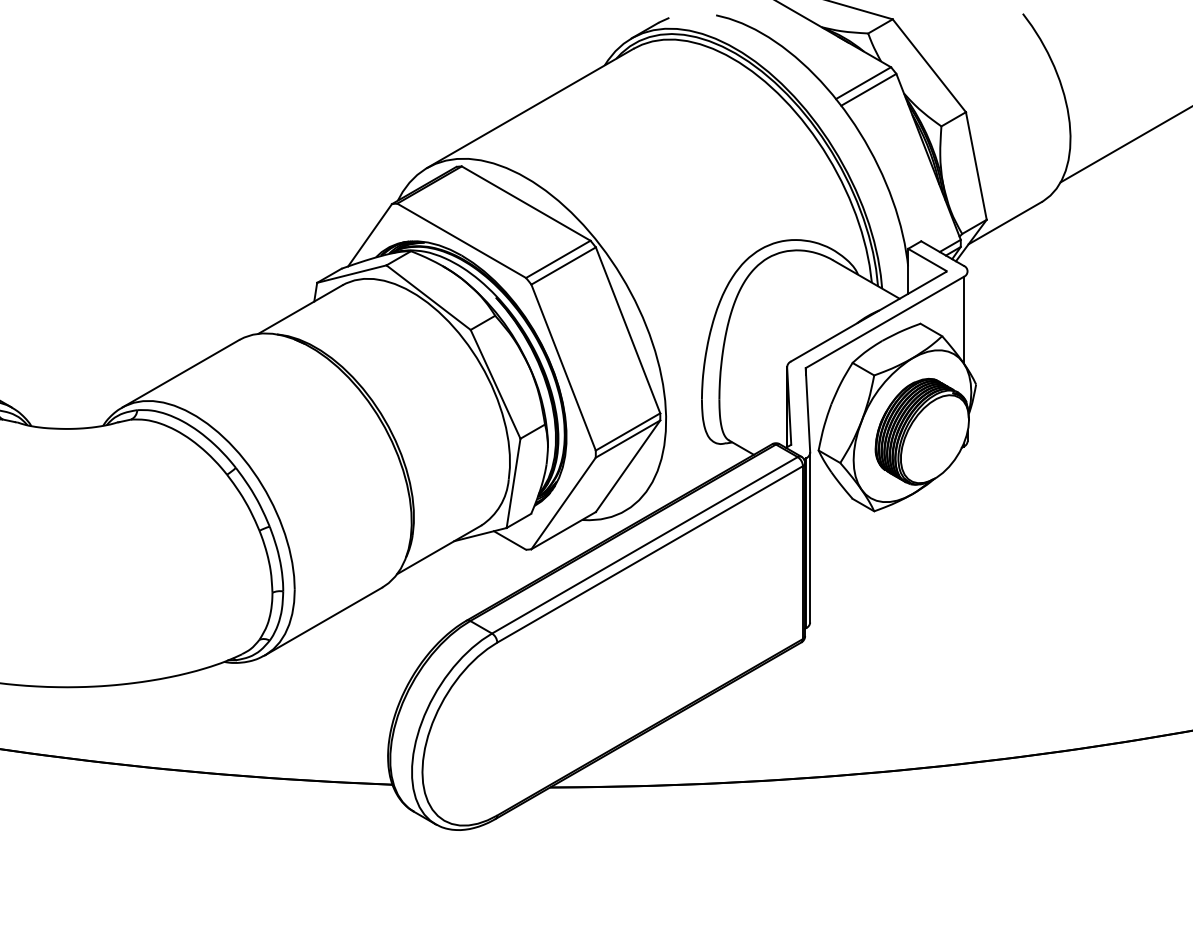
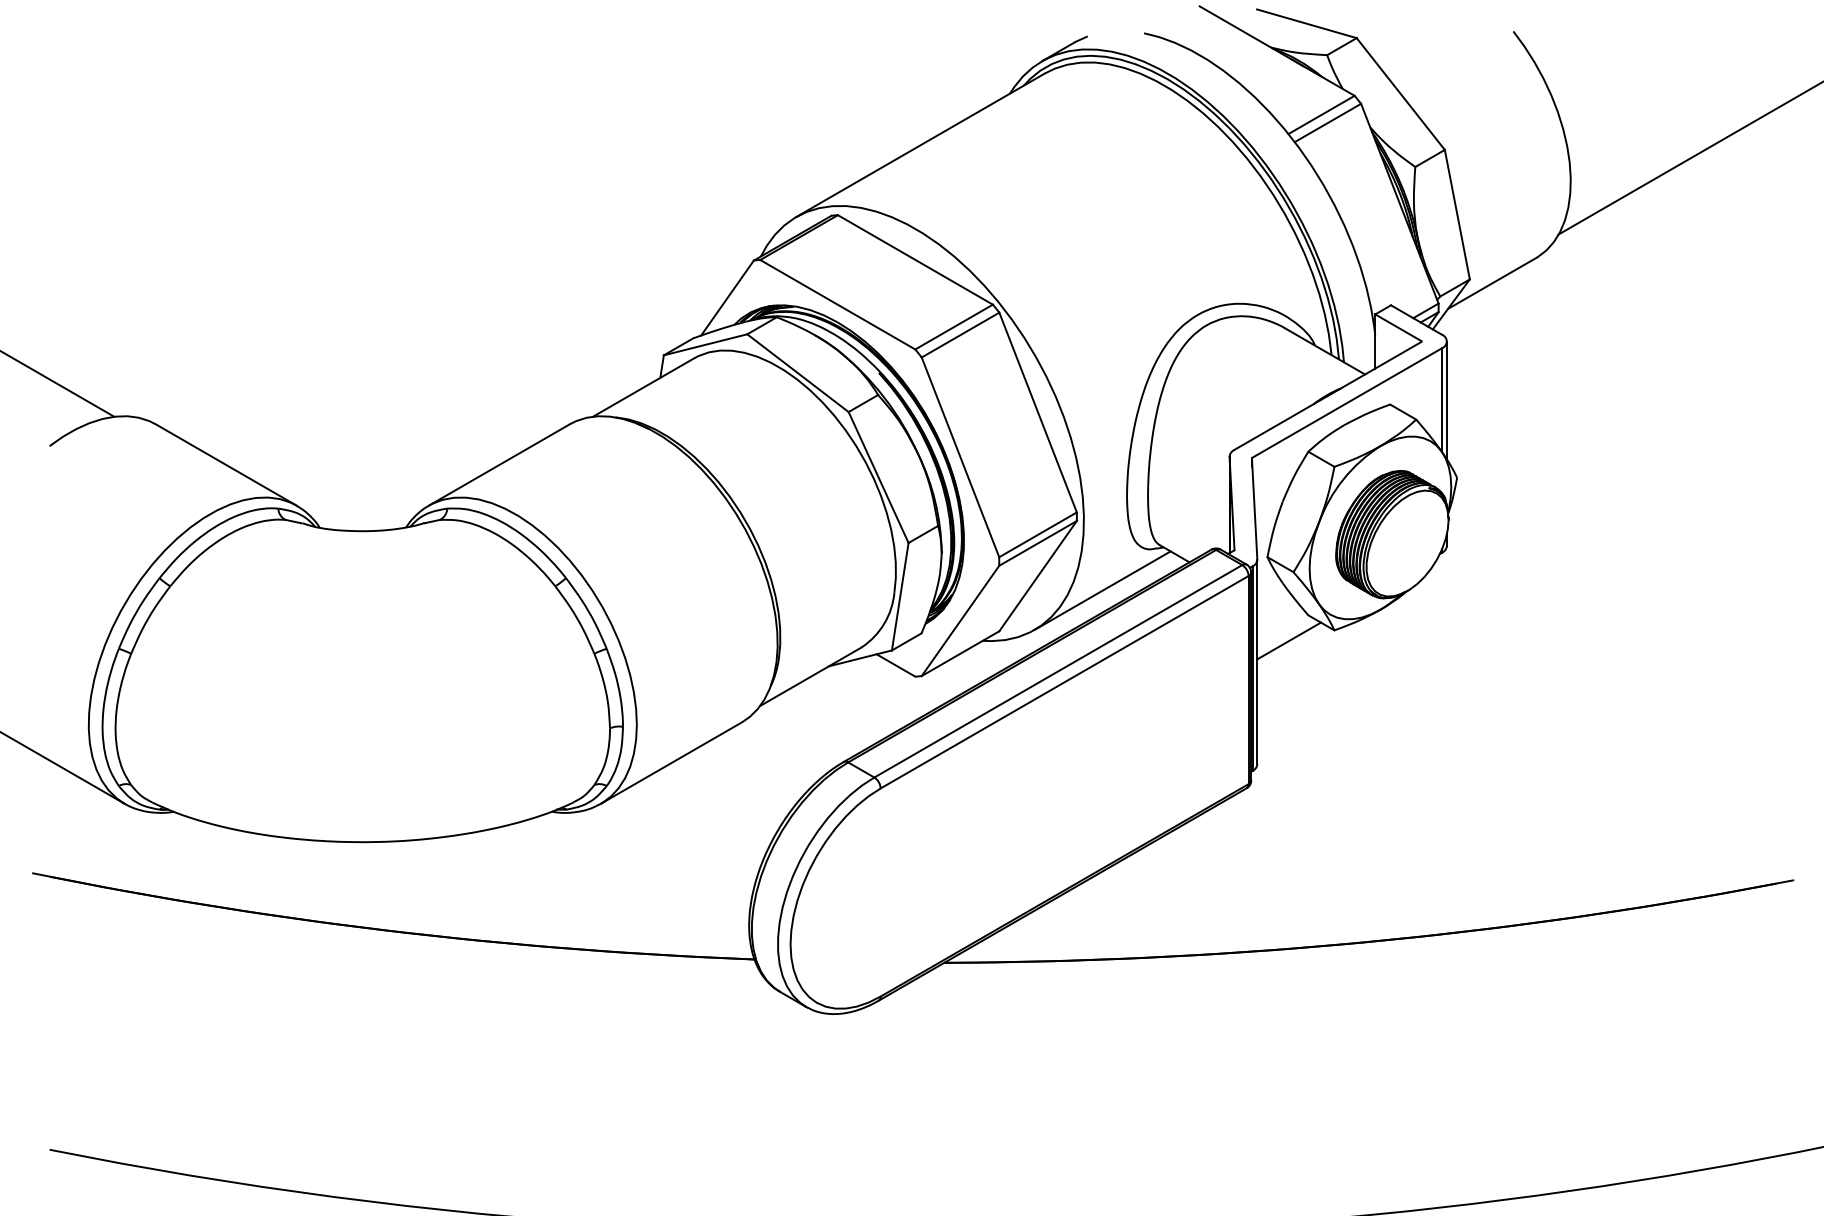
line: (967, 320) -> (1446, 400), added
line: (681, 478) -> (1102, 590), added
line: (836, 519) -> (1288, 640), added

